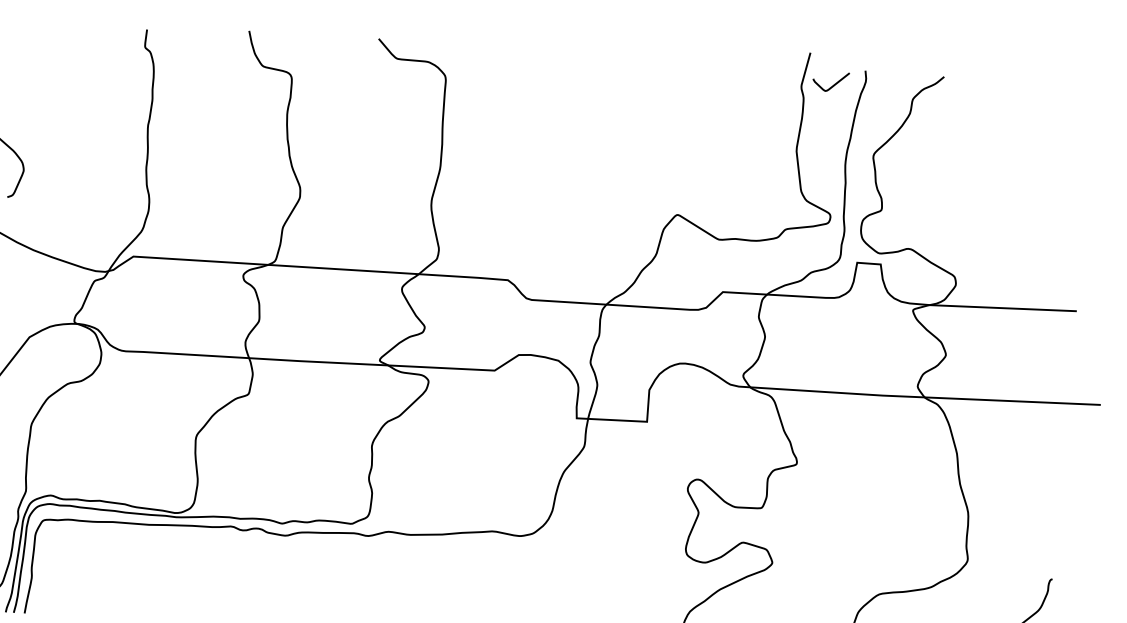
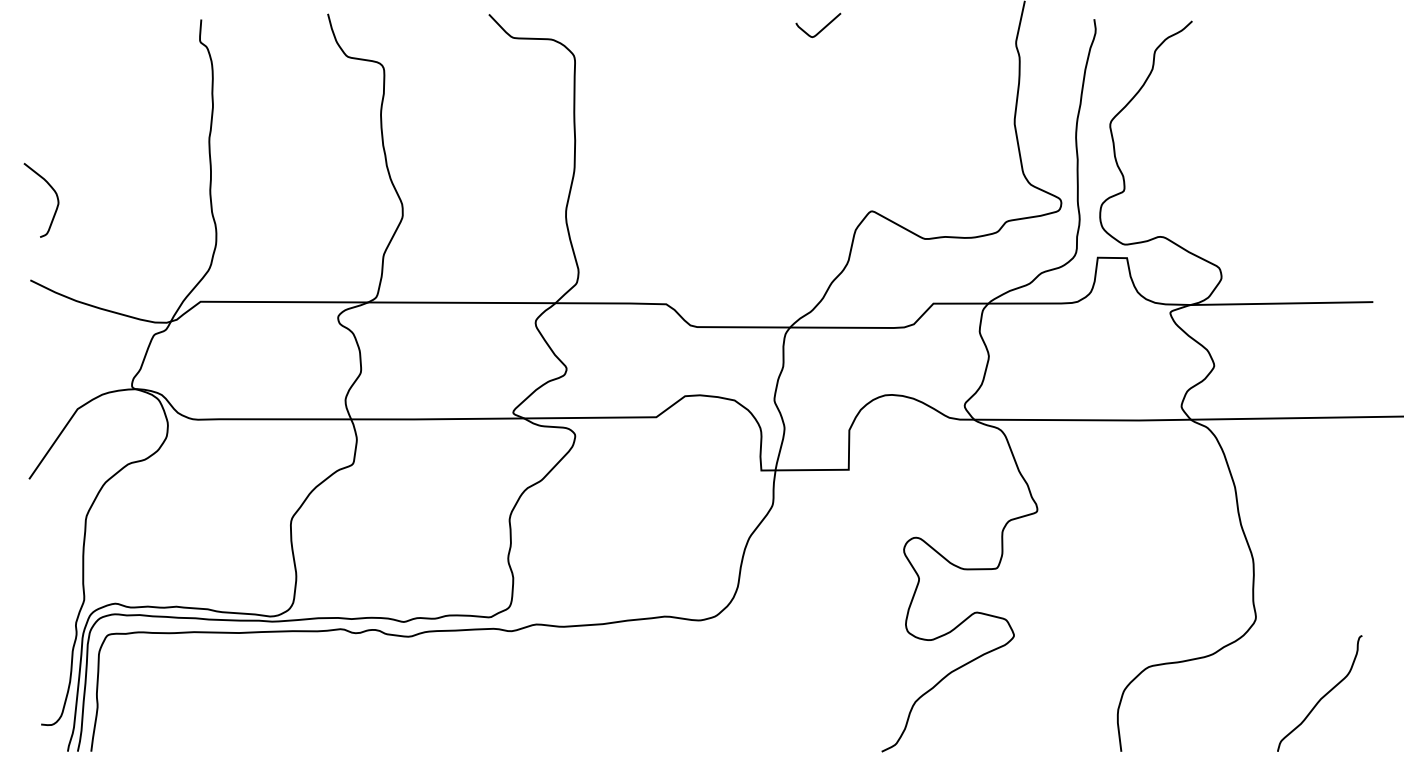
curve: (834, 84) -> (822, 28), moved

